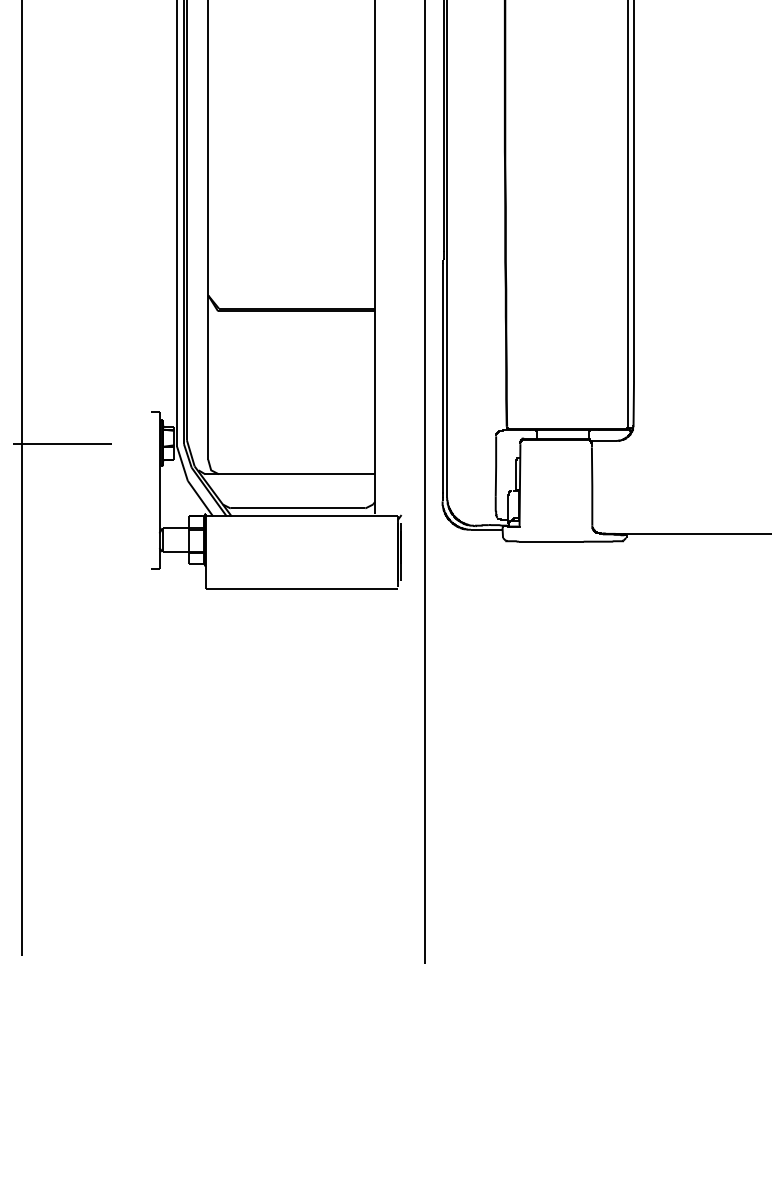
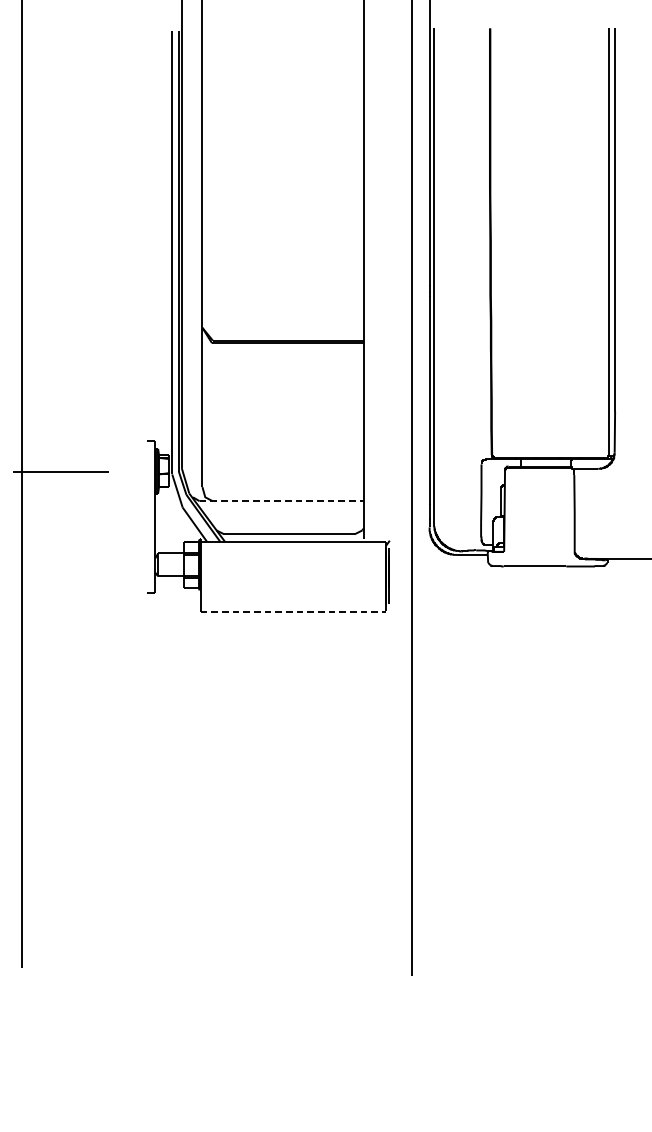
line: (290, 474) -> (282, 501), solid -> dashed
line: (302, 588) -> (293, 611), solid -> dashed

